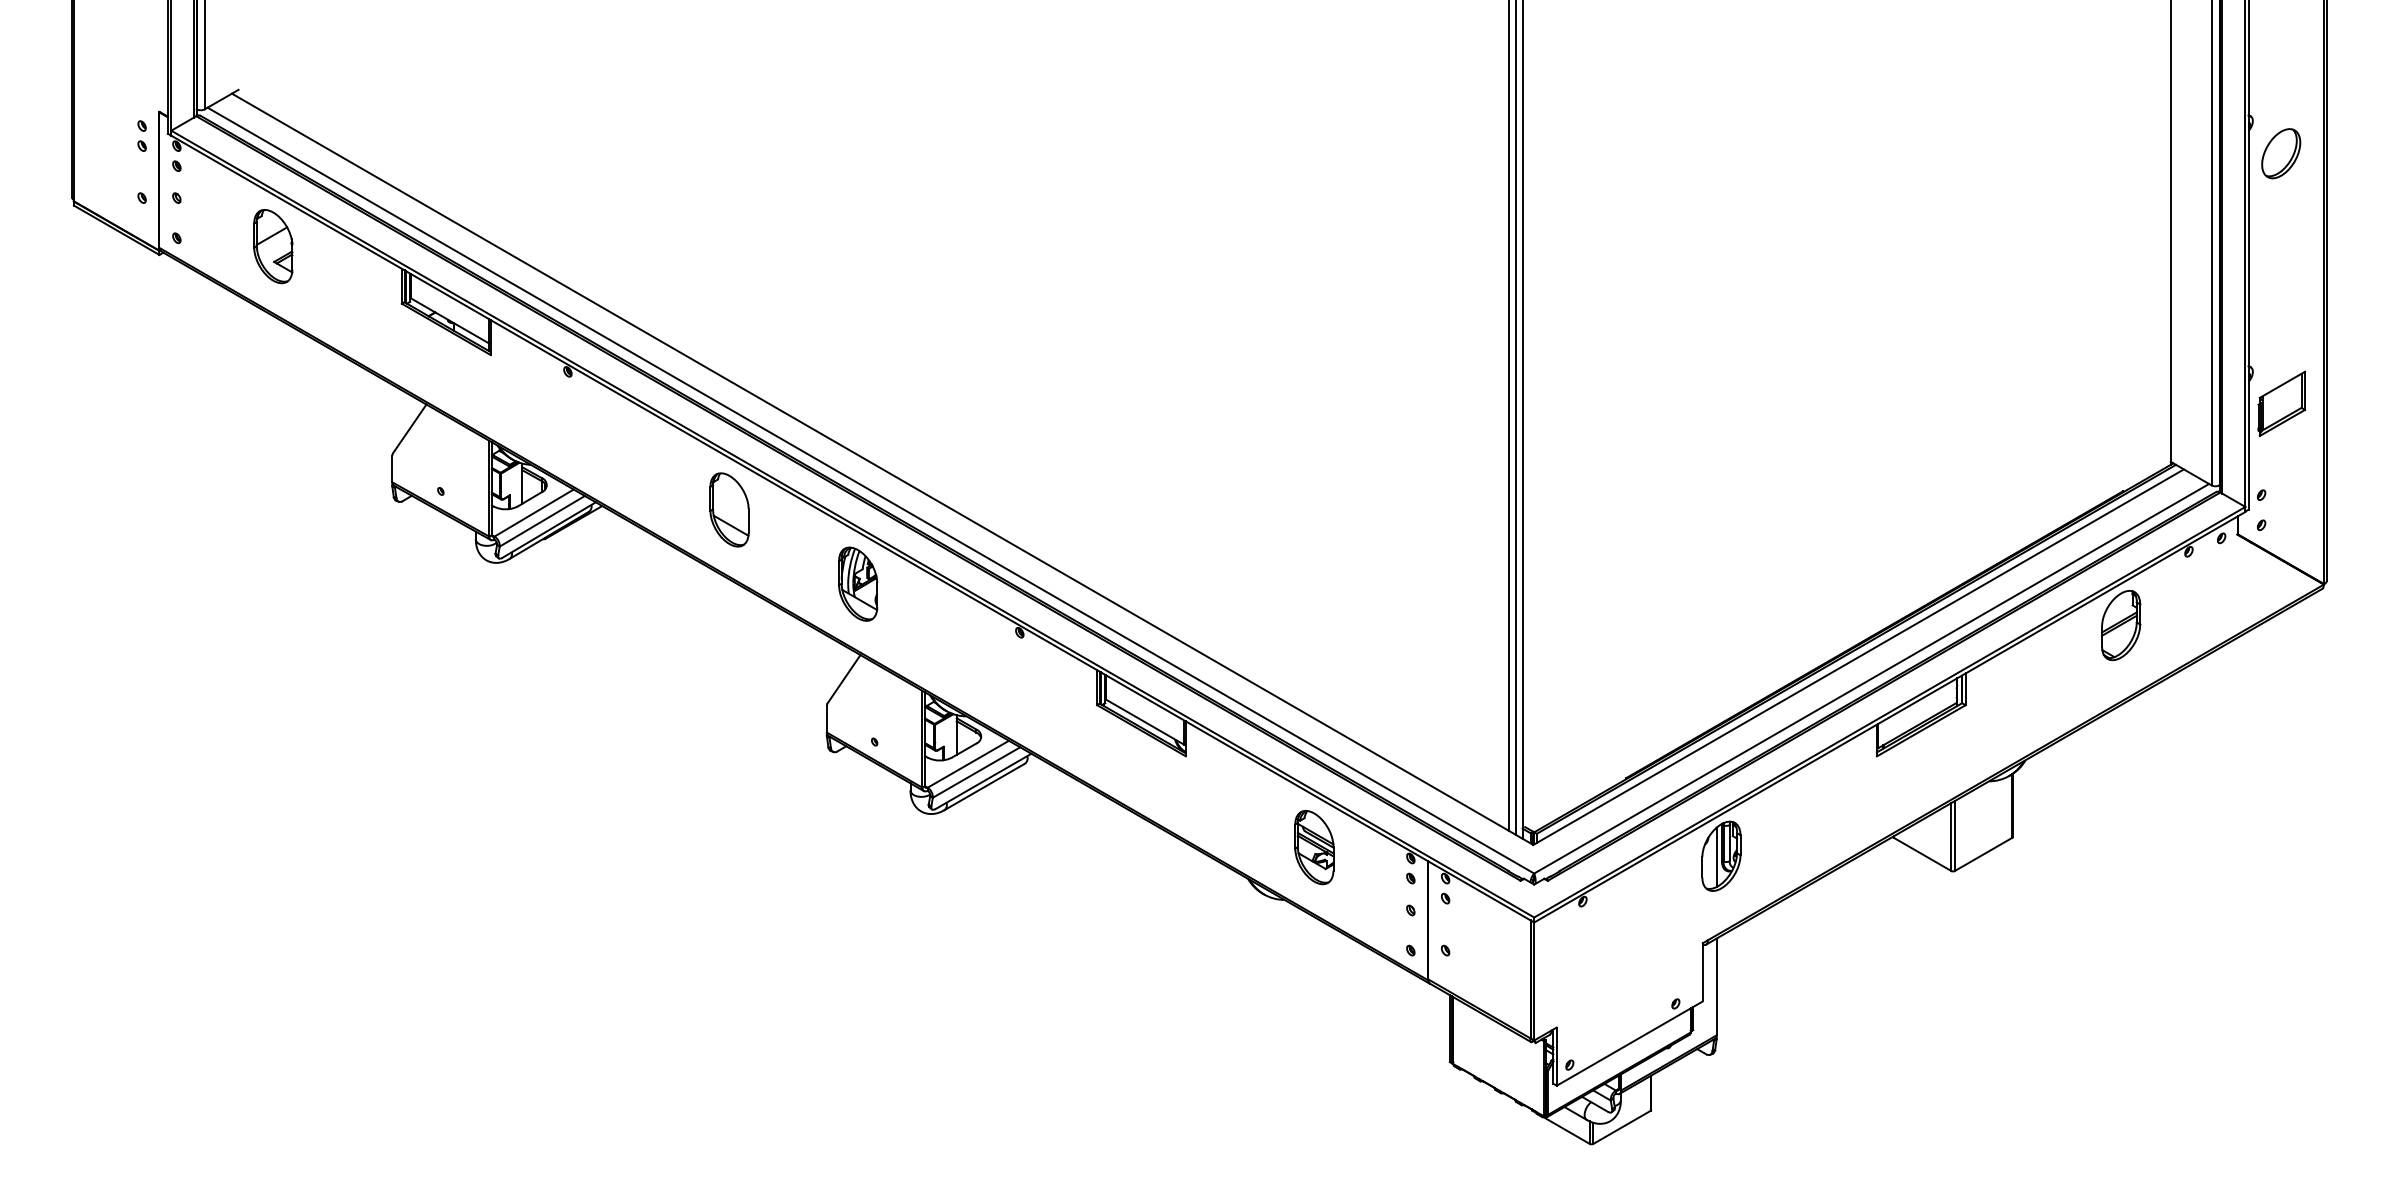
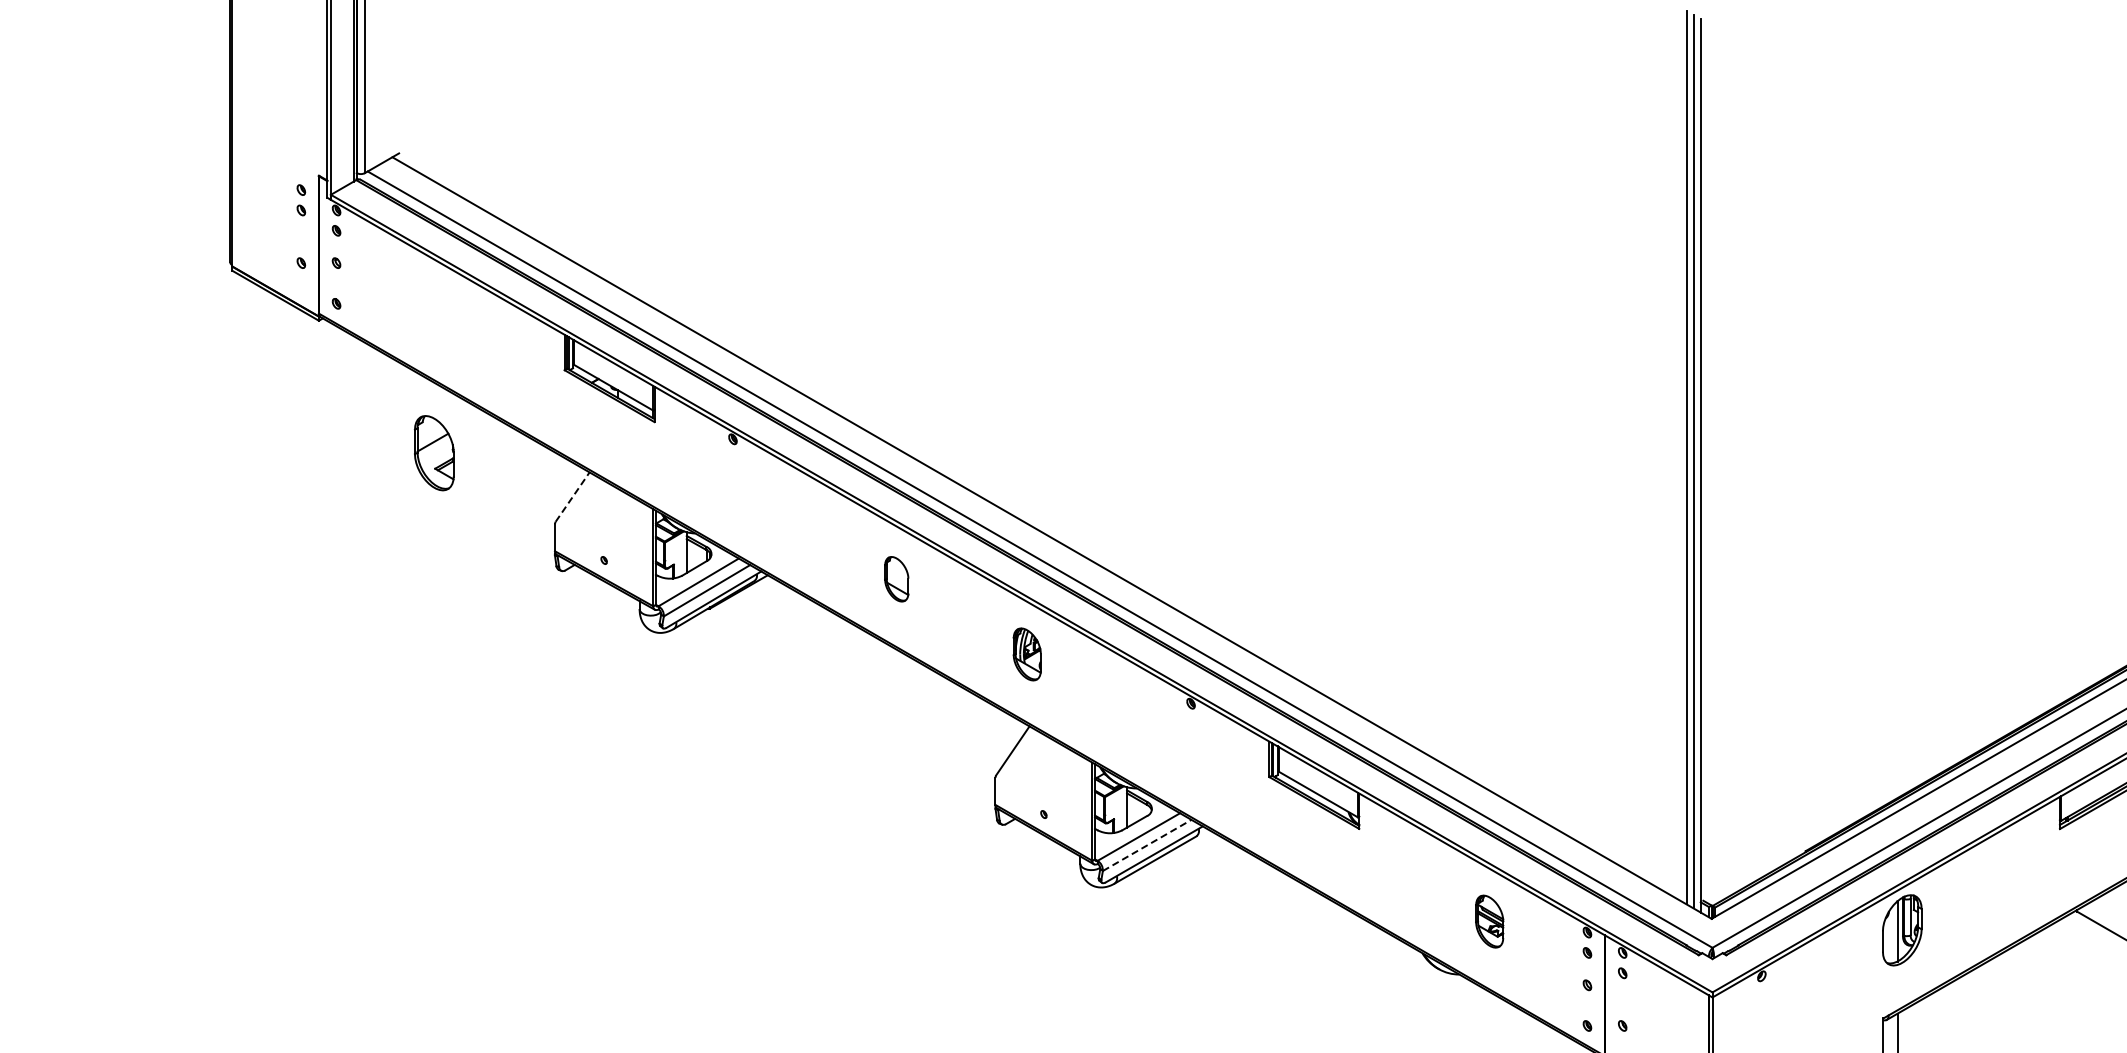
part: (273, 246) -> (434, 453), moved
line: (409, 428) -> (572, 496), solid -> dashed
part: (729, 509) -> (896, 578), size x0.6
part: (858, 583) -> (1027, 653), size x0.7
line: (976, 772) -> (1147, 845), solid -> dashed
part: (1314, 847) -> (1489, 921), size x0.7

